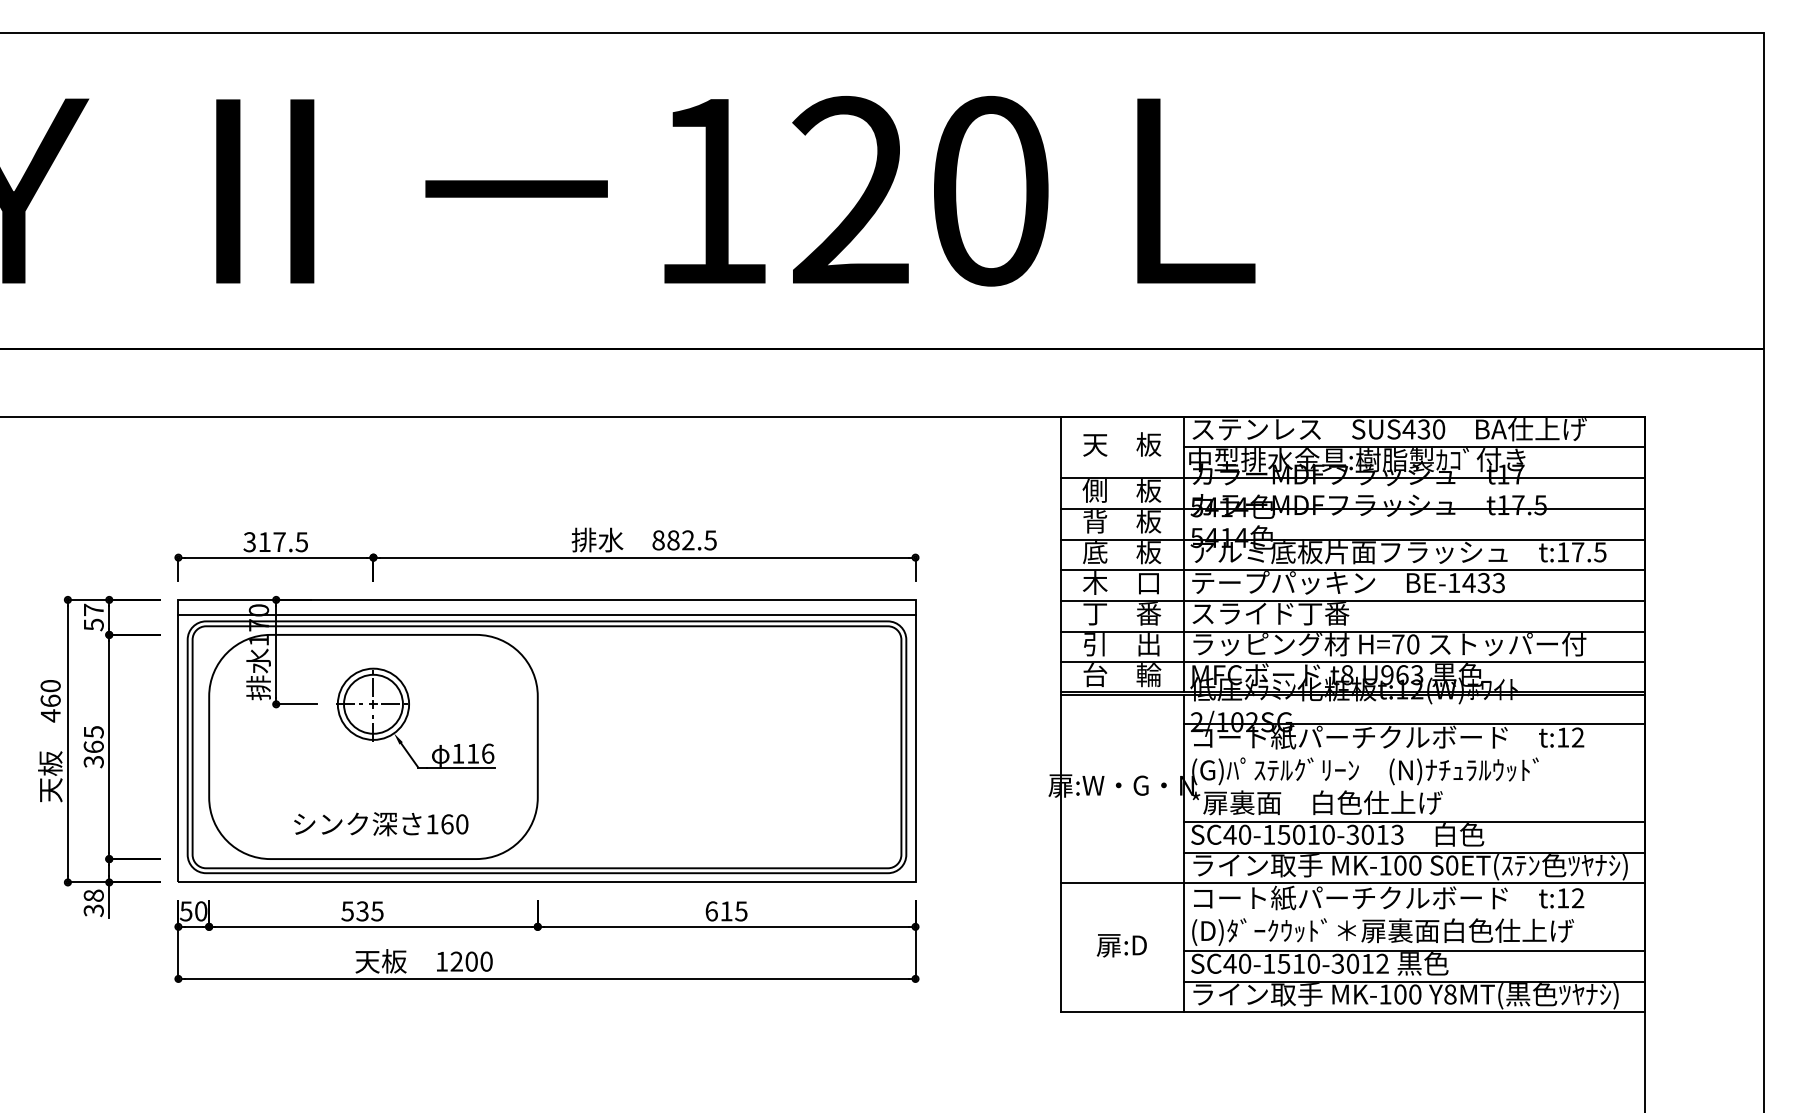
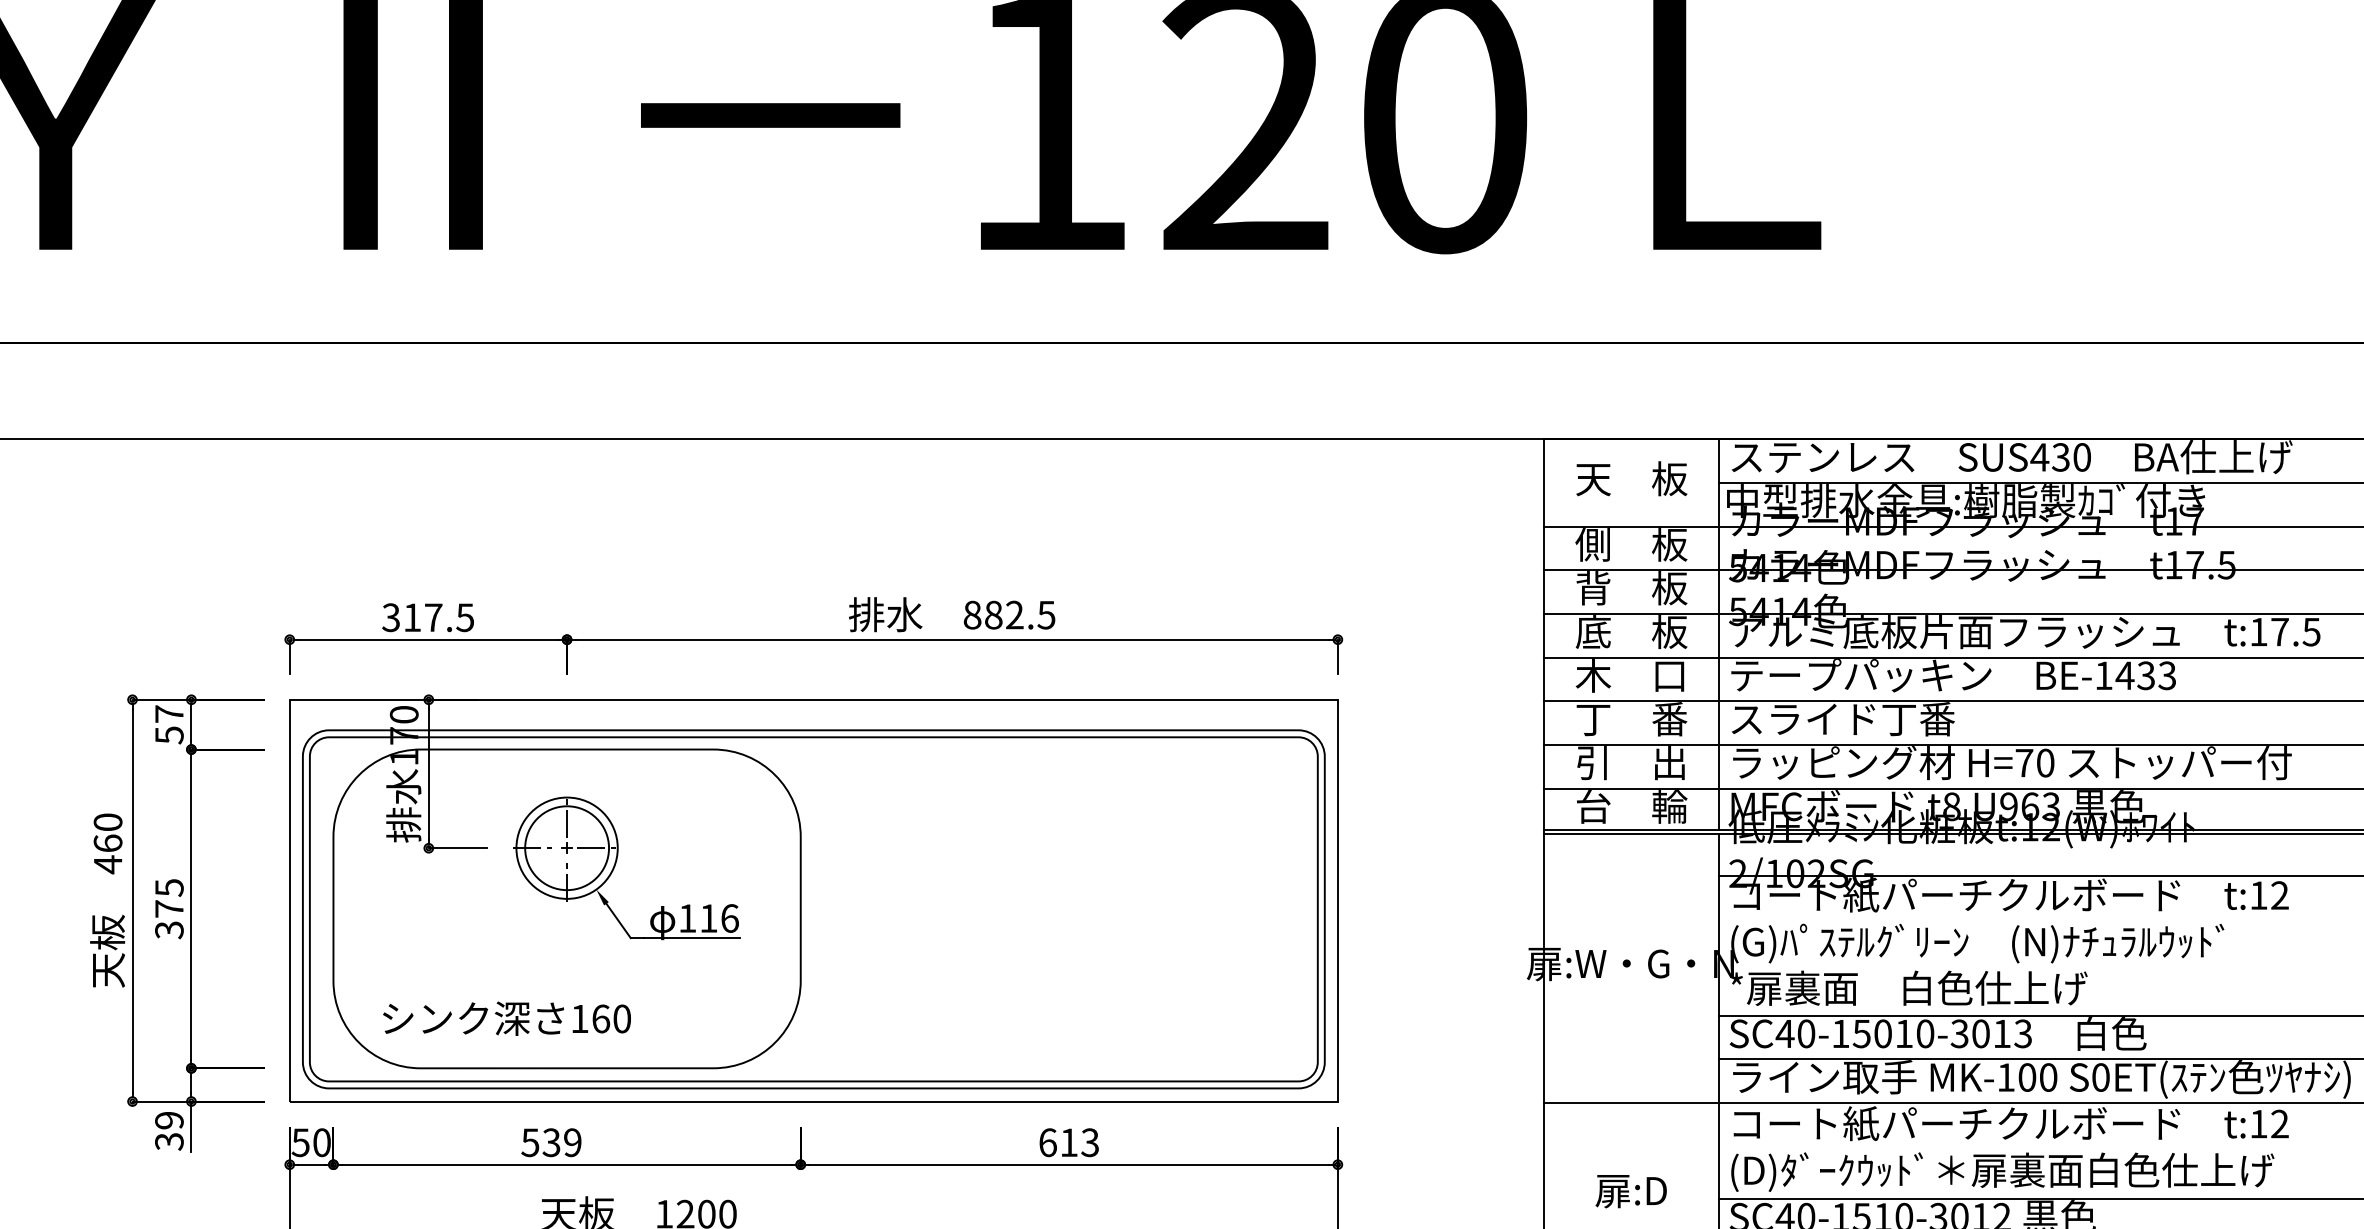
line: (546, 615) -> (813, 721), removed
text: (93, 746) -> (168, 908), 365 -> 375
text: (381, 824) -> (507, 1019), moved
text: (93, 895) -> (168, 1120), 38 -> 39
text: (741, 910) -> (1090, 1141), 615 -> 613
text: (377, 911) -> (572, 1142), 535 -> 539

